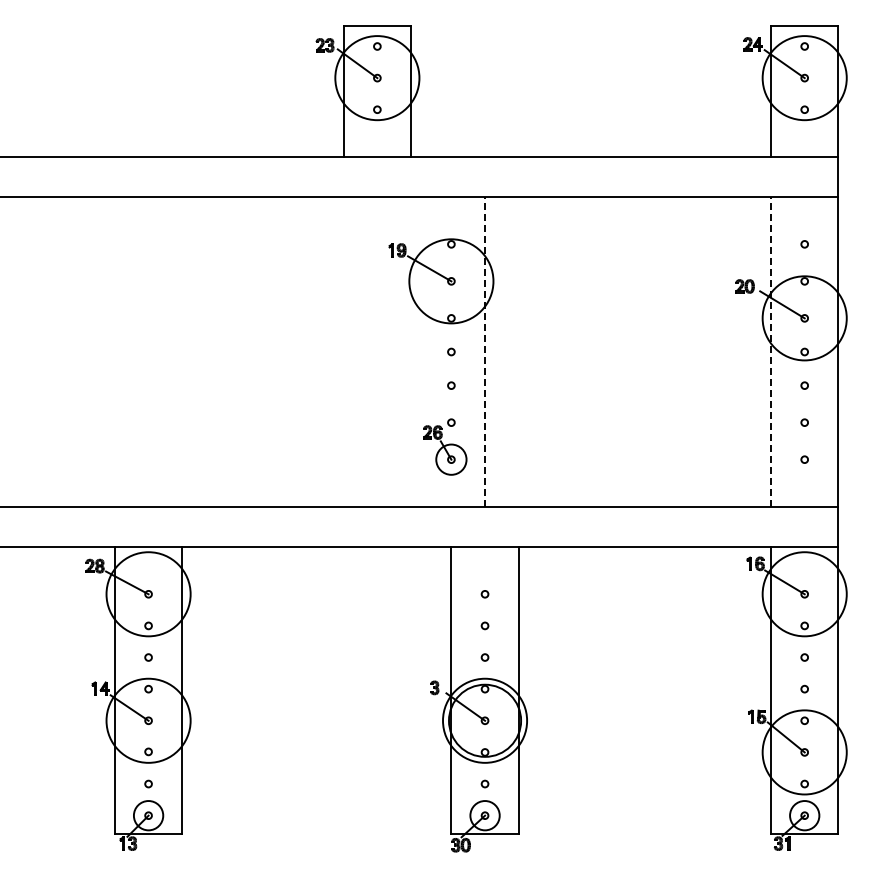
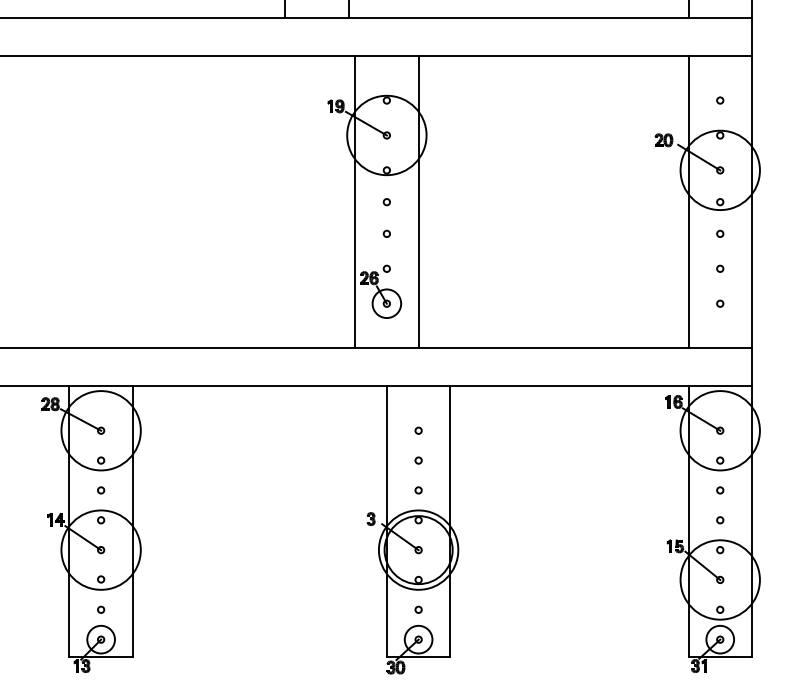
line: (417, 351) -> (354, 201), added
line: (485, 352) -> (419, 202), dashed -> solid
line: (771, 352) -> (688, 202), dashed -> solid

